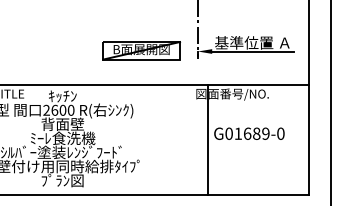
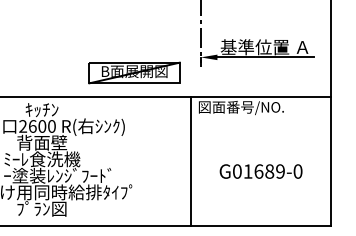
part: (141, 50) -> (134, 72), moved
text: (249, 133) -> (261, 171), moved
line: (207, 139) -> (190, 160), moved

